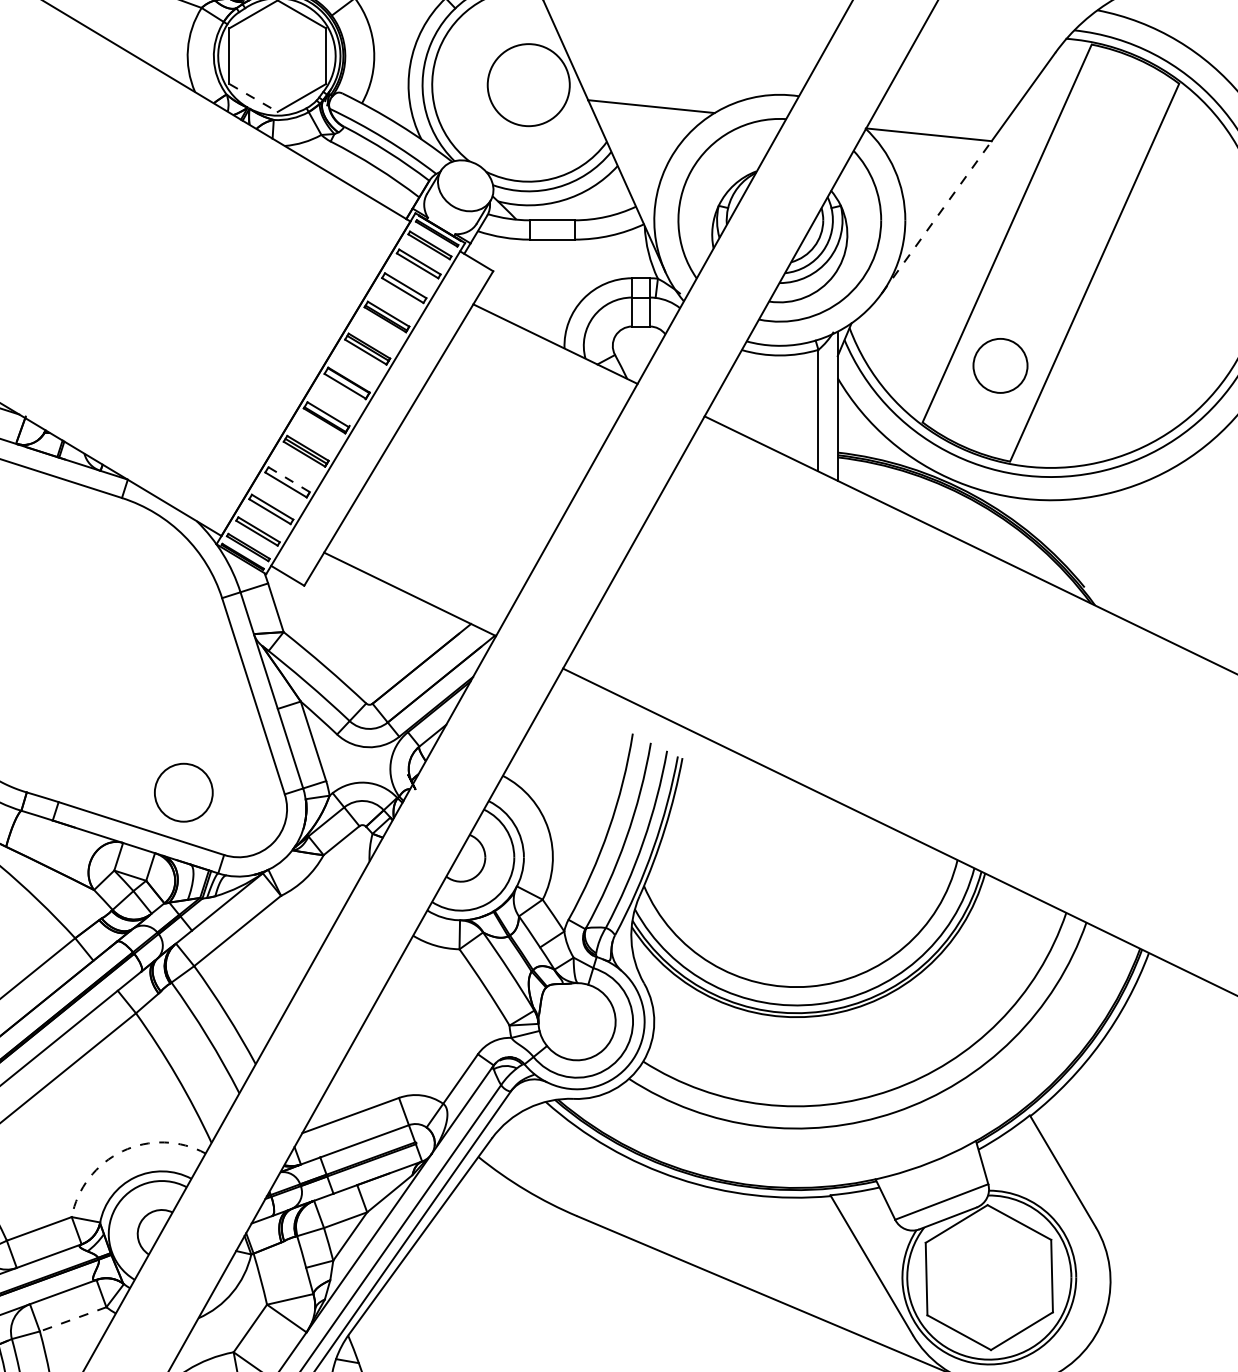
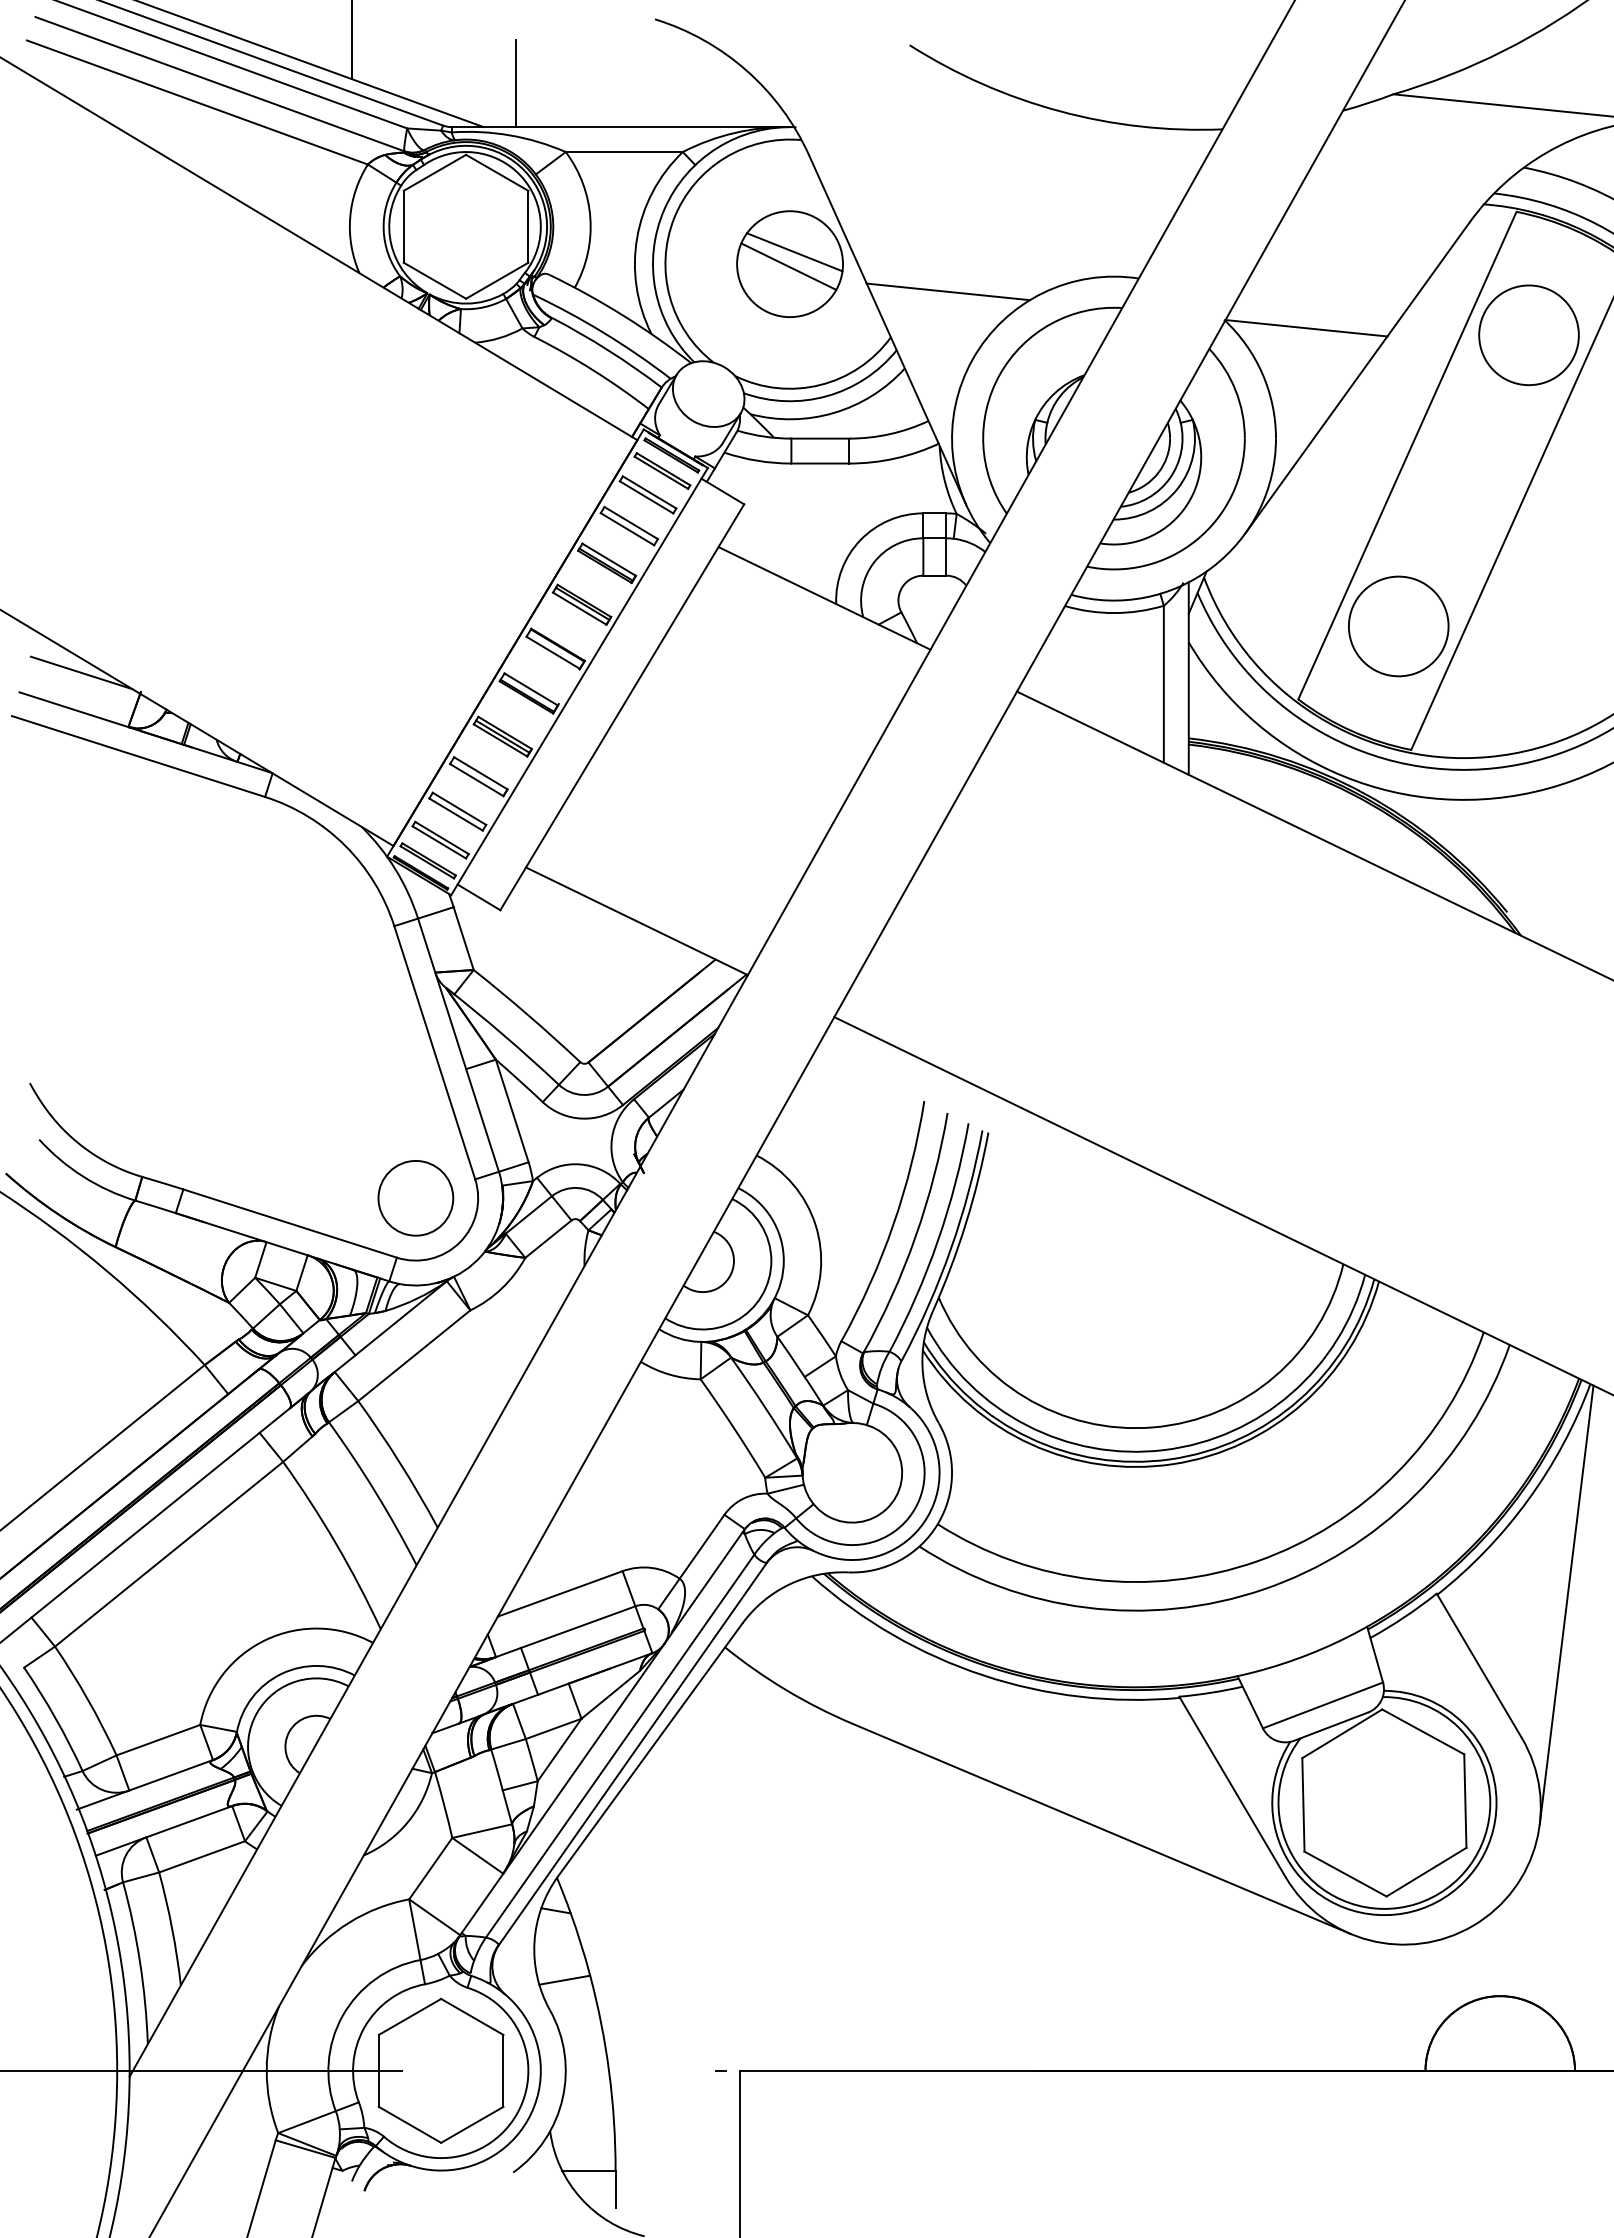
line: (532, 76) -> (794, 252), added
line: (527, 86) -> (788, 266), added
line: (253, 97) -> (434, 280), dashed -> solid
circle: (1101, 139) -> (1528, 334), added
line: (936, 217) -> (1316, 434), dashed -> solid
circle: (1000, 365) -> (1398, 626), size x1.43
line: (289, 479) -> (481, 773), dashed -> solid
circle: (183, 792) -> (415, 1198), moved
line: (1130, 1123) -> (1566, 1604), added
arc: (122, 1150) -> (265, 1639), dashed -> solid
line: (73, 1319) -> (202, 1856), dashed -> solid

